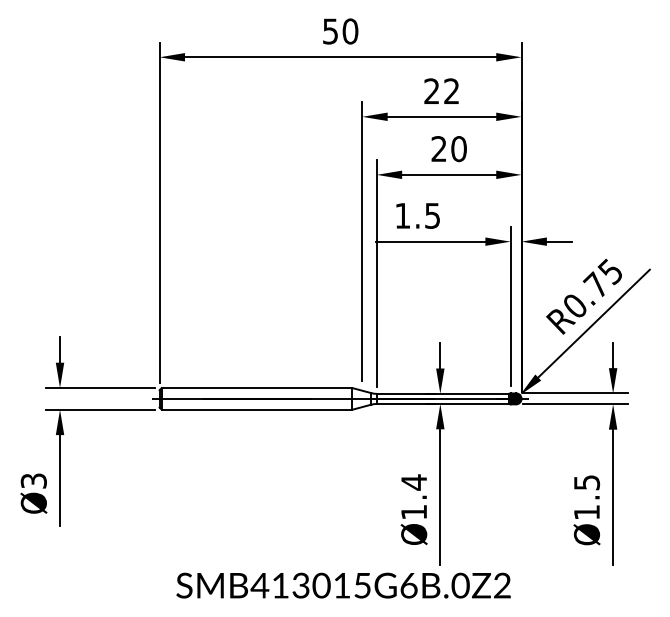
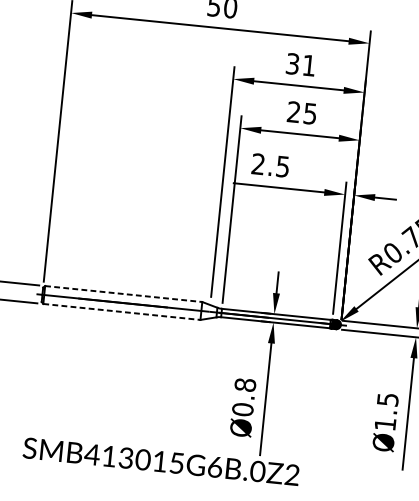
text: (441, 91) -> (300, 64), 22 -> 31
text: (458, 149) -> (309, 114), 20 -> 25
text: (402, 215) -> (258, 163), 1.5 -> 2.5
line: (257, 388) -> (124, 294), solid -> dashed
line: (257, 409) -> (122, 311), solid -> dashed
text: (414, 497) -> (244, 397), Ø1.4 -> Ø0.8
text: (343, 585) -> (161, 461), moved

